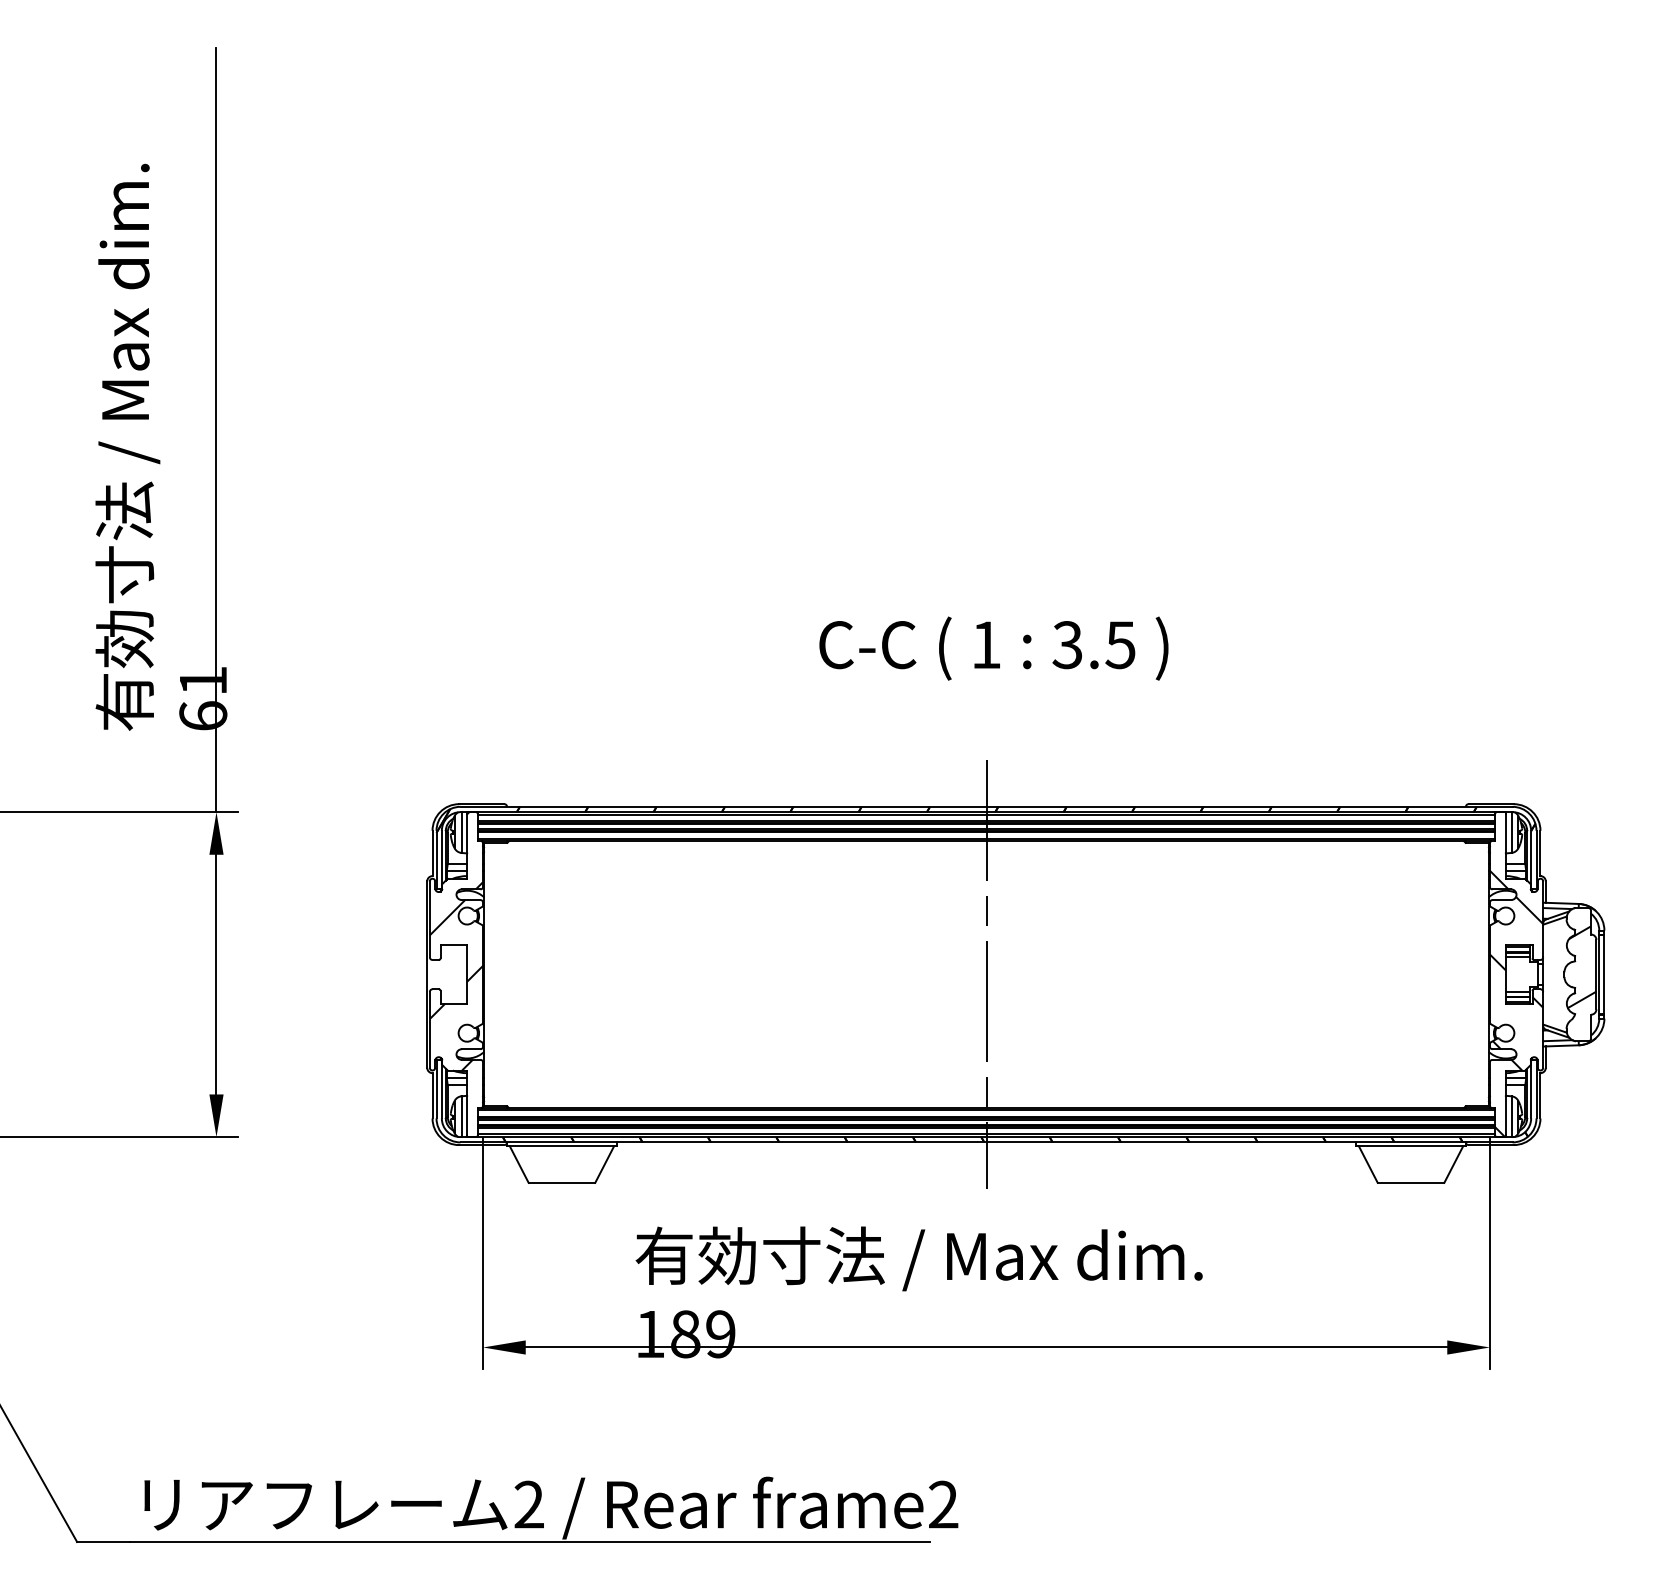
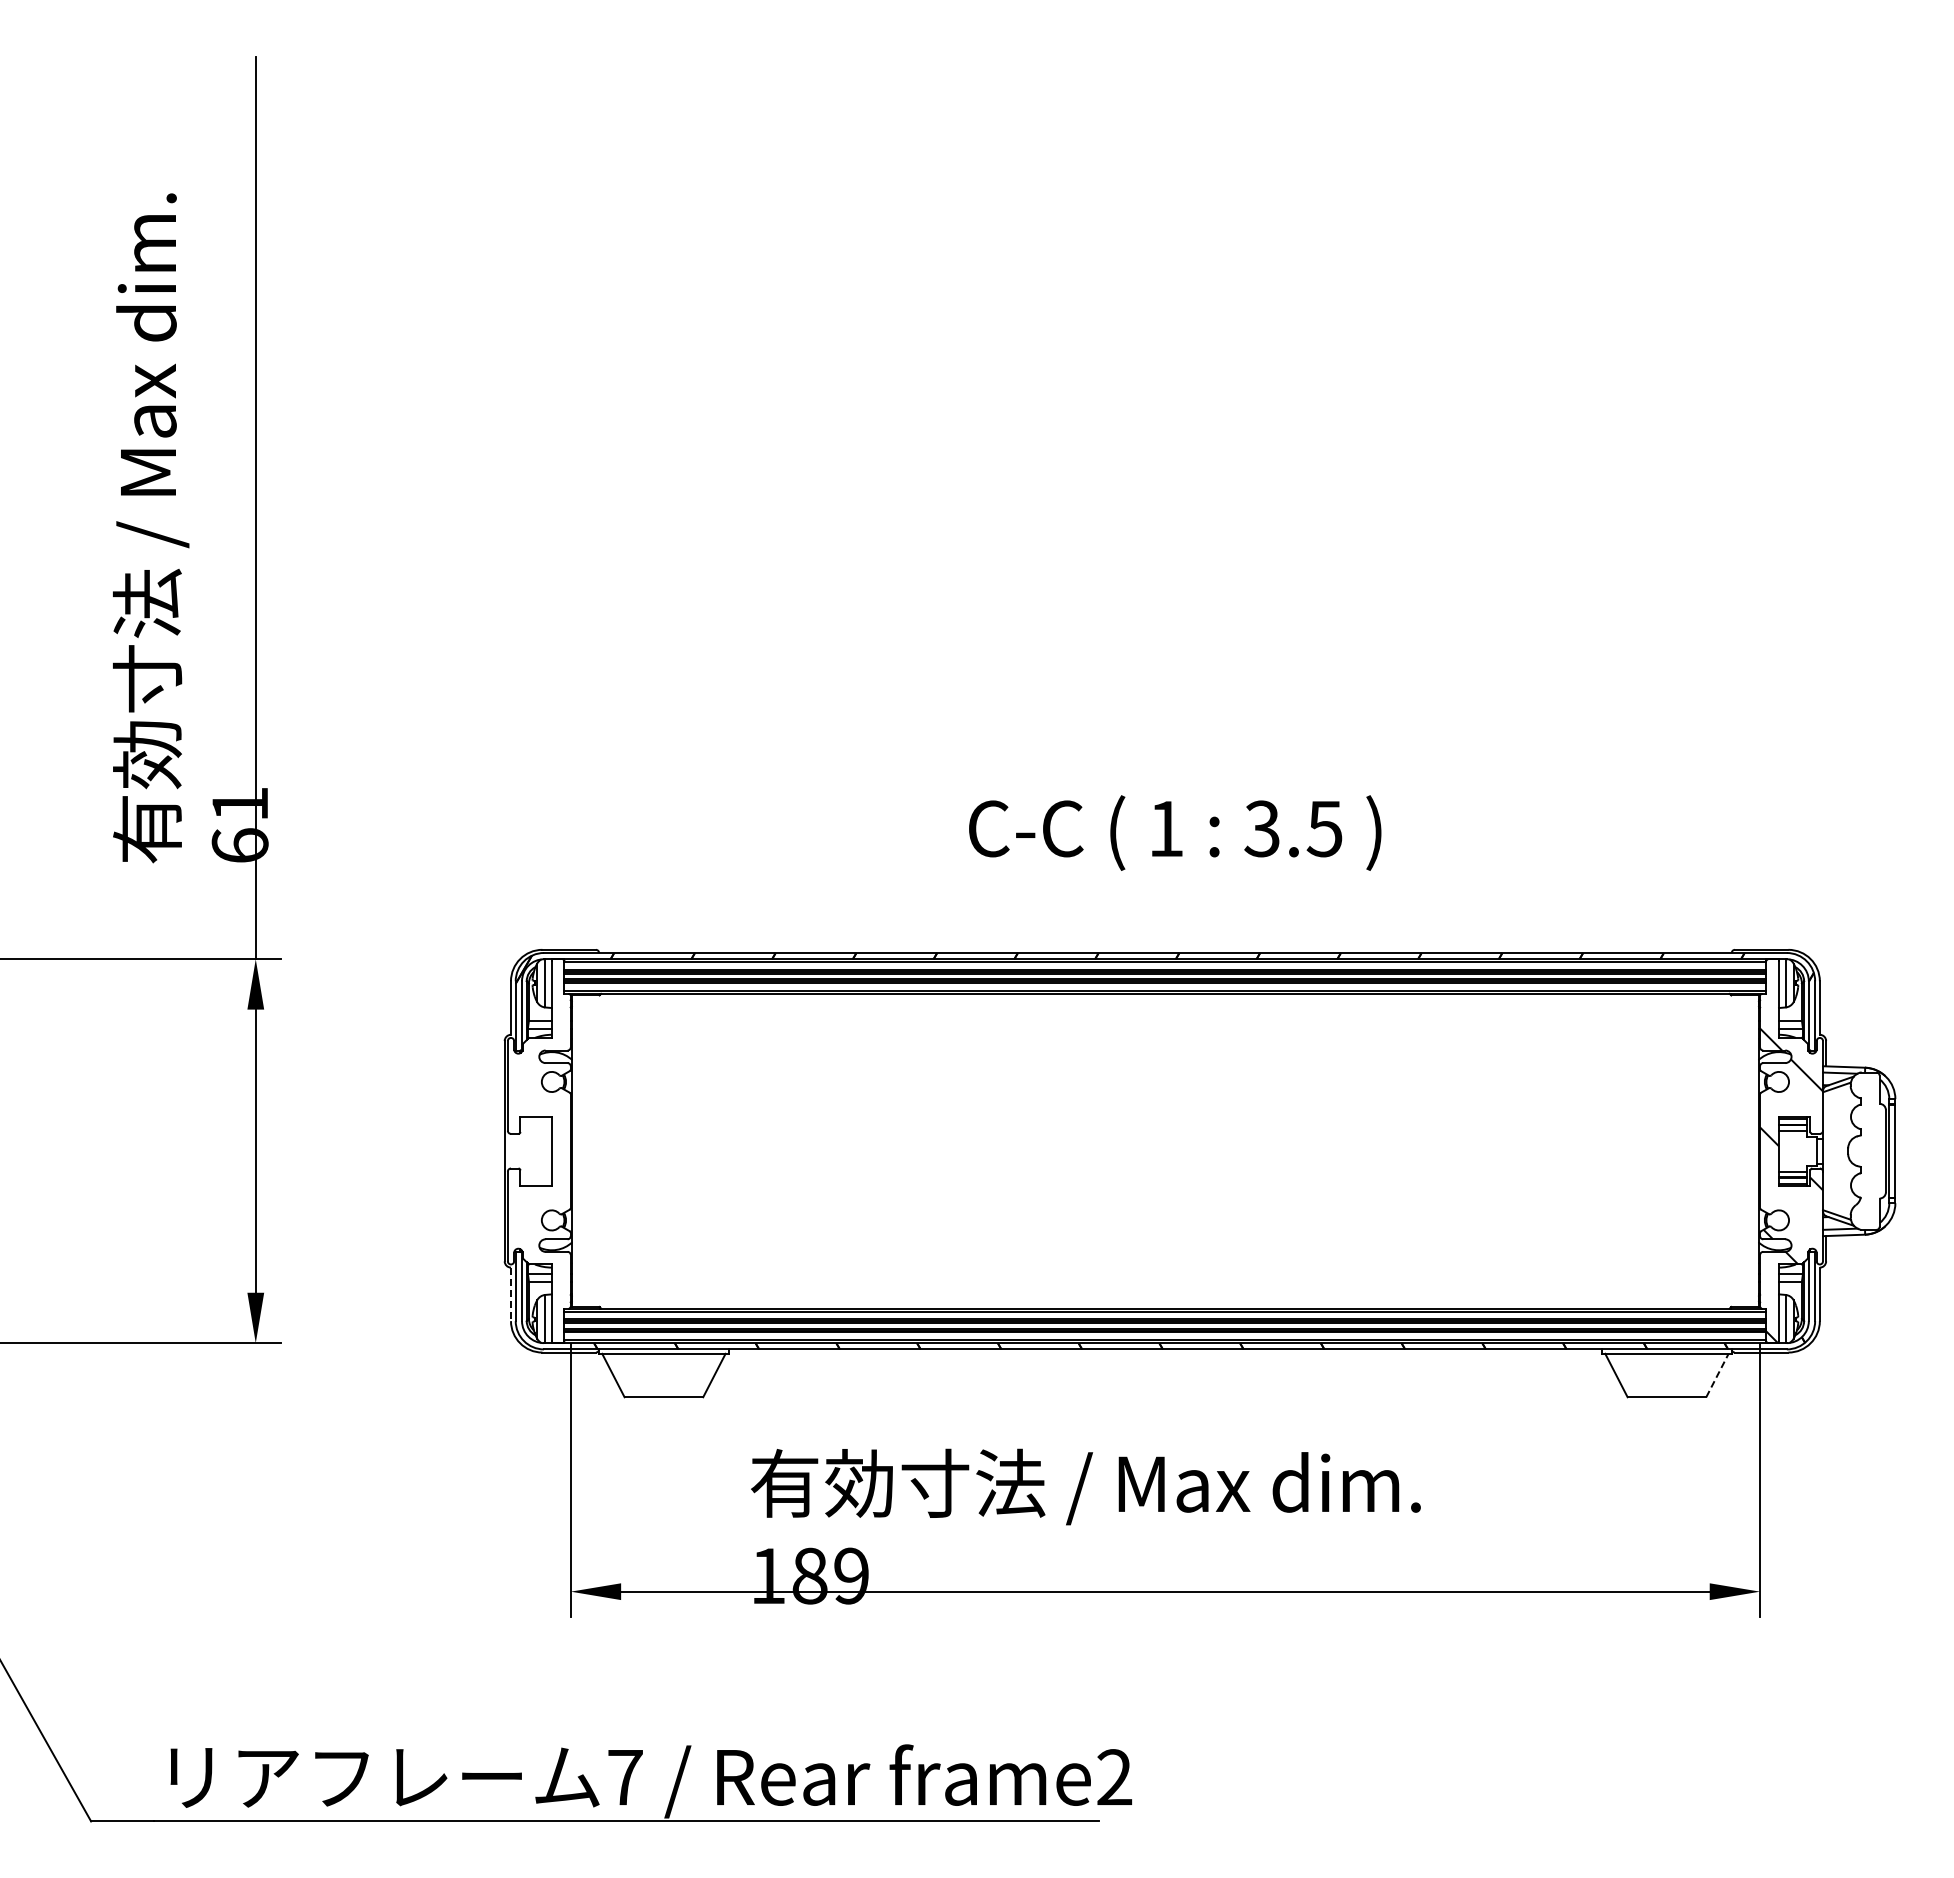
text: (994, 648) -> (1175, 832), moved
hatch: (455, 941) -> (538, 1111), removed
hatch: (1581, 967) -> (1868, 1142), removed
line: (986, 974) -> (1165, 1150), removed
line: (432, 1095) -> (511, 1294), solid -> dashed
line: (1453, 1164) -> (1717, 1375), solid -> dashed
text: (529, 1503) -> (625, 1776), 2 -> 7

